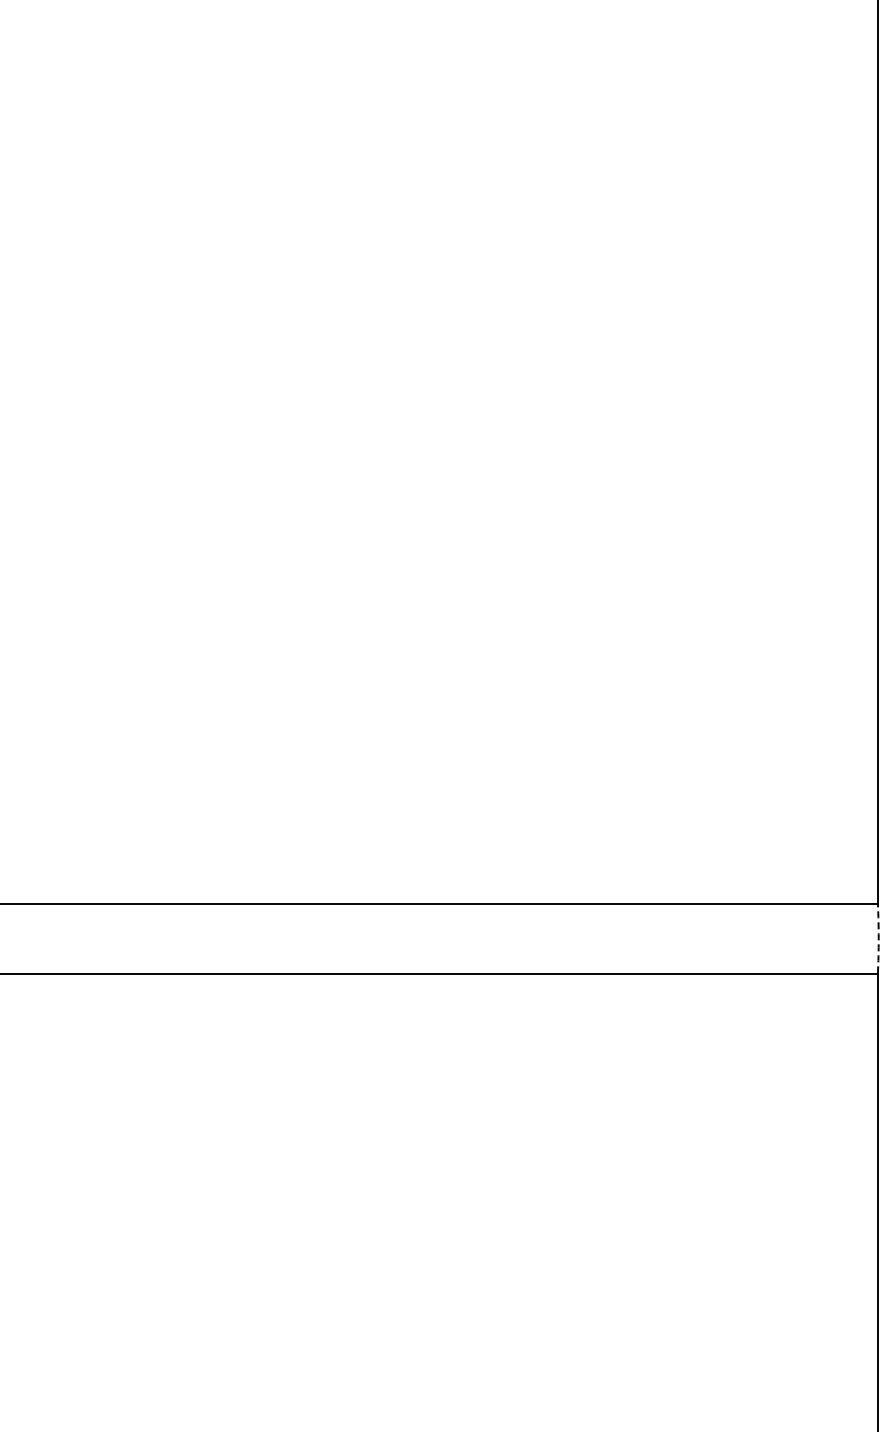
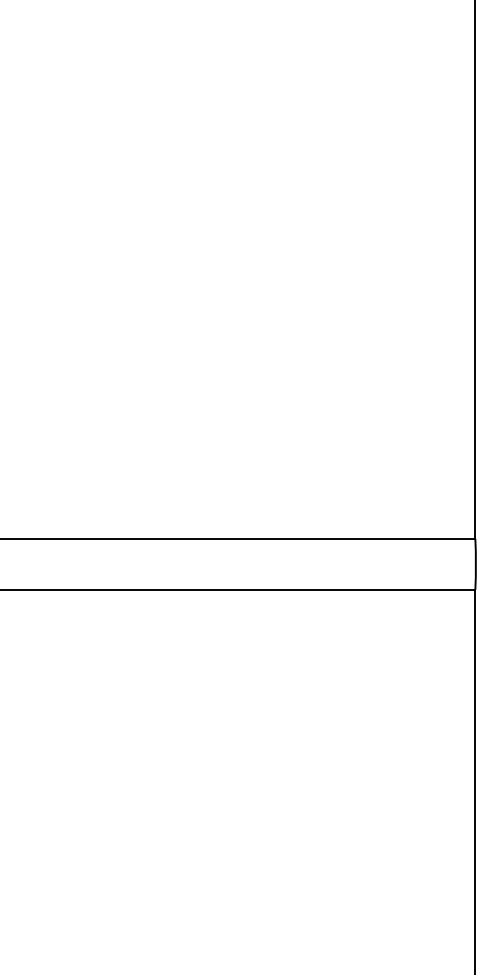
arc: (878, 938) -> (475, 564), dashed -> solid

